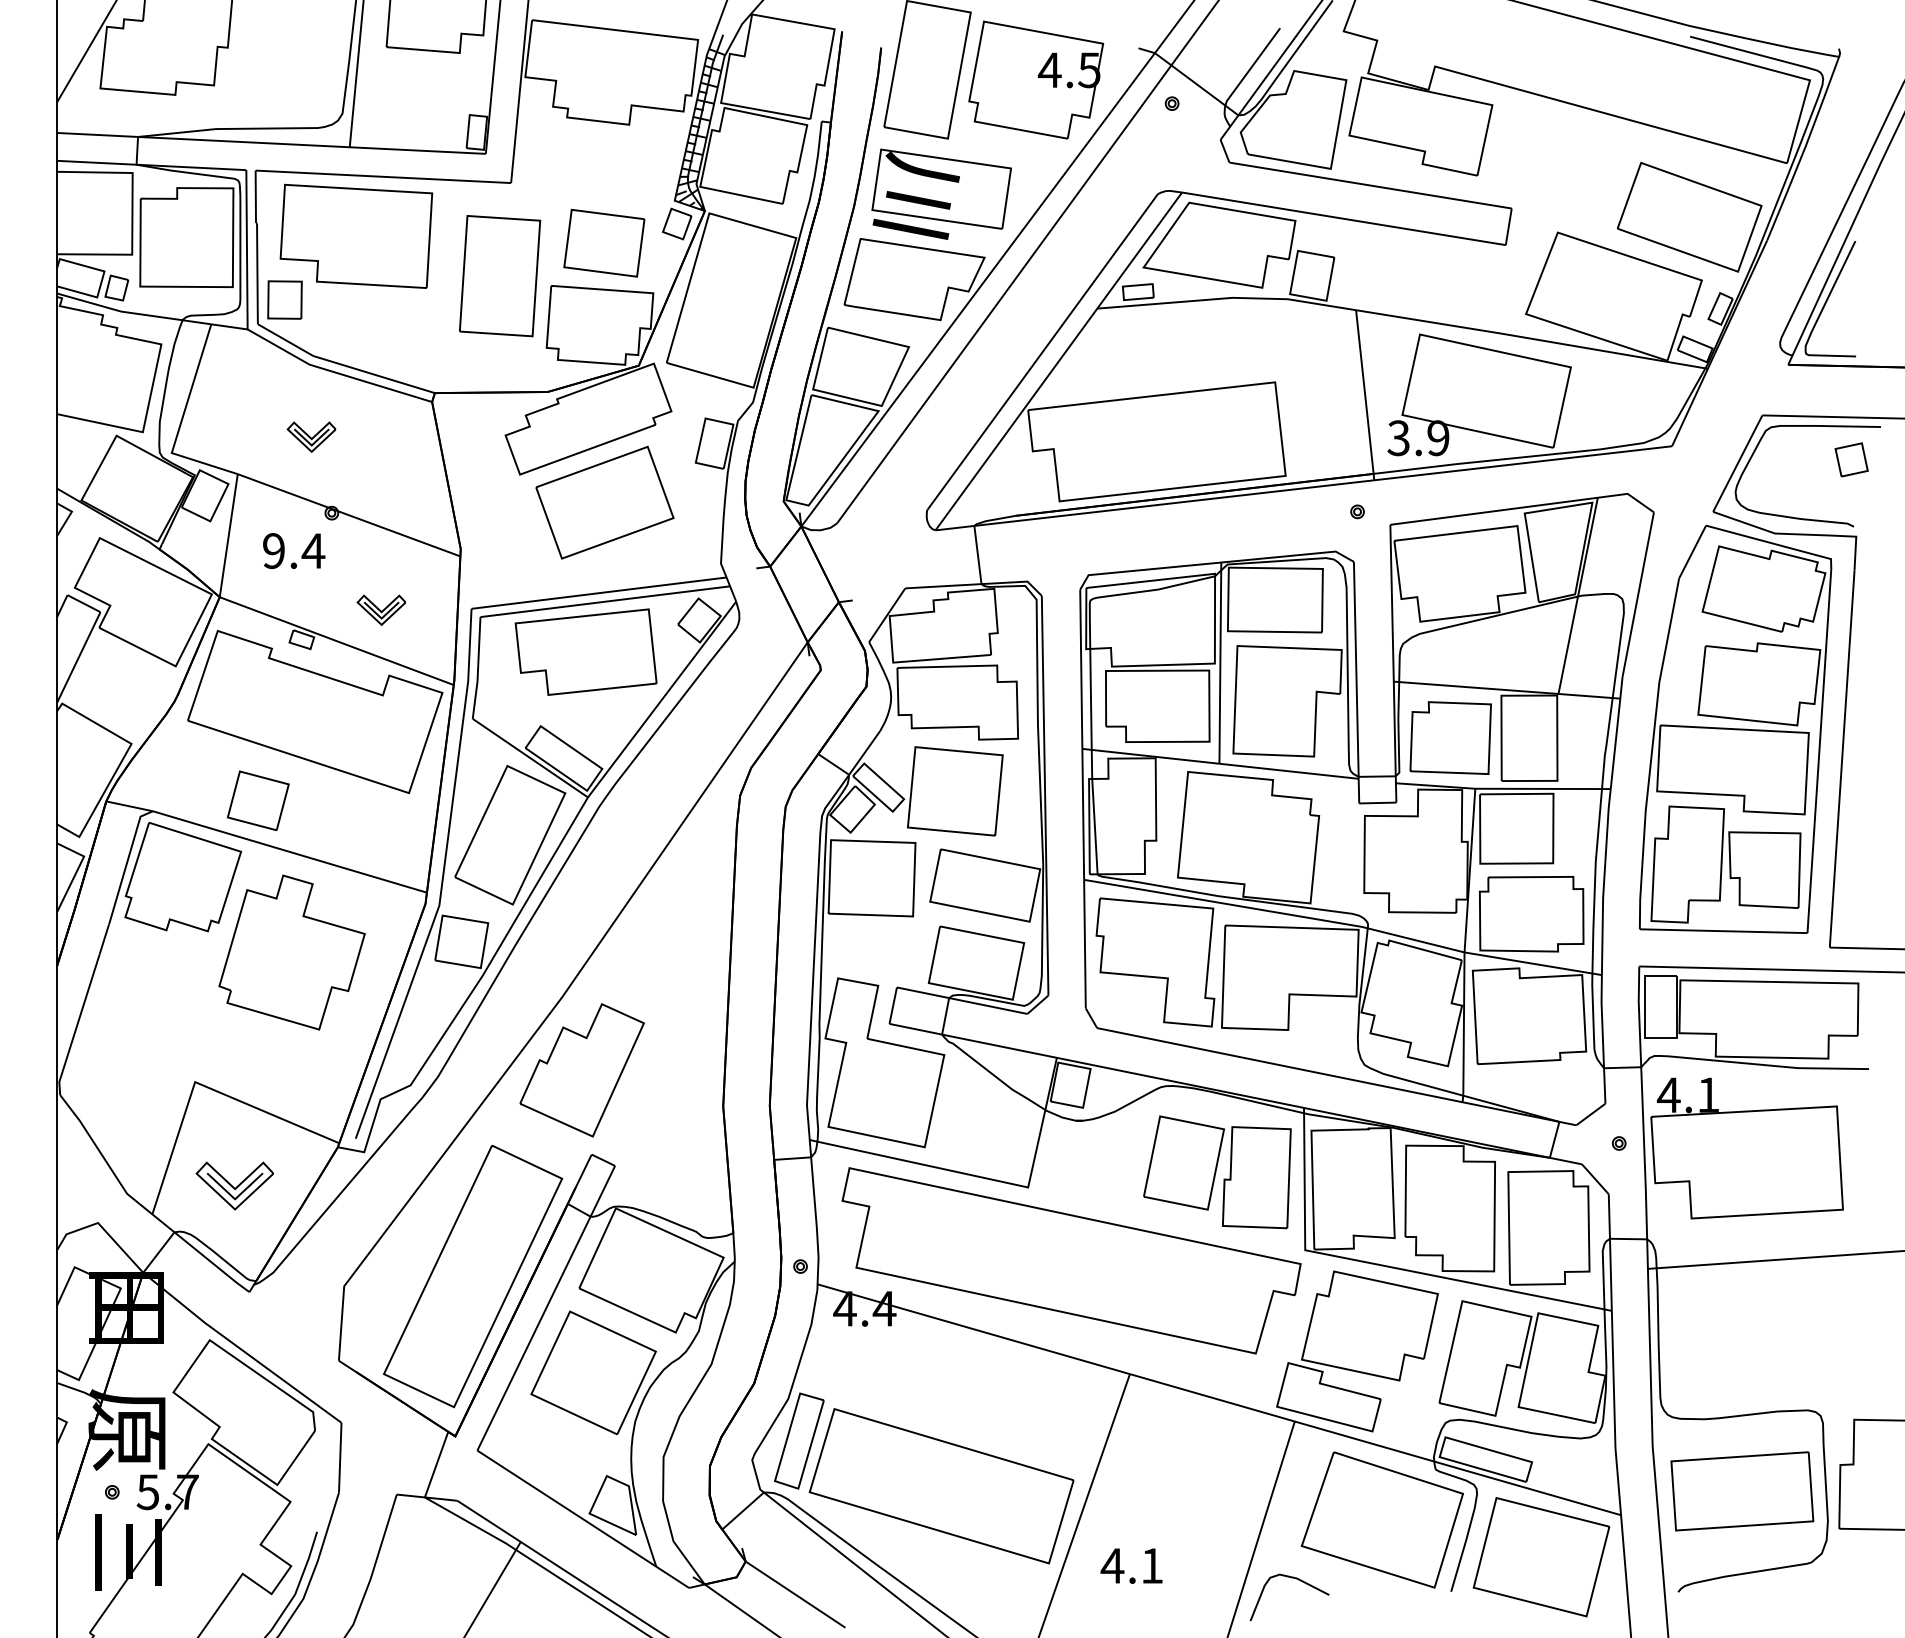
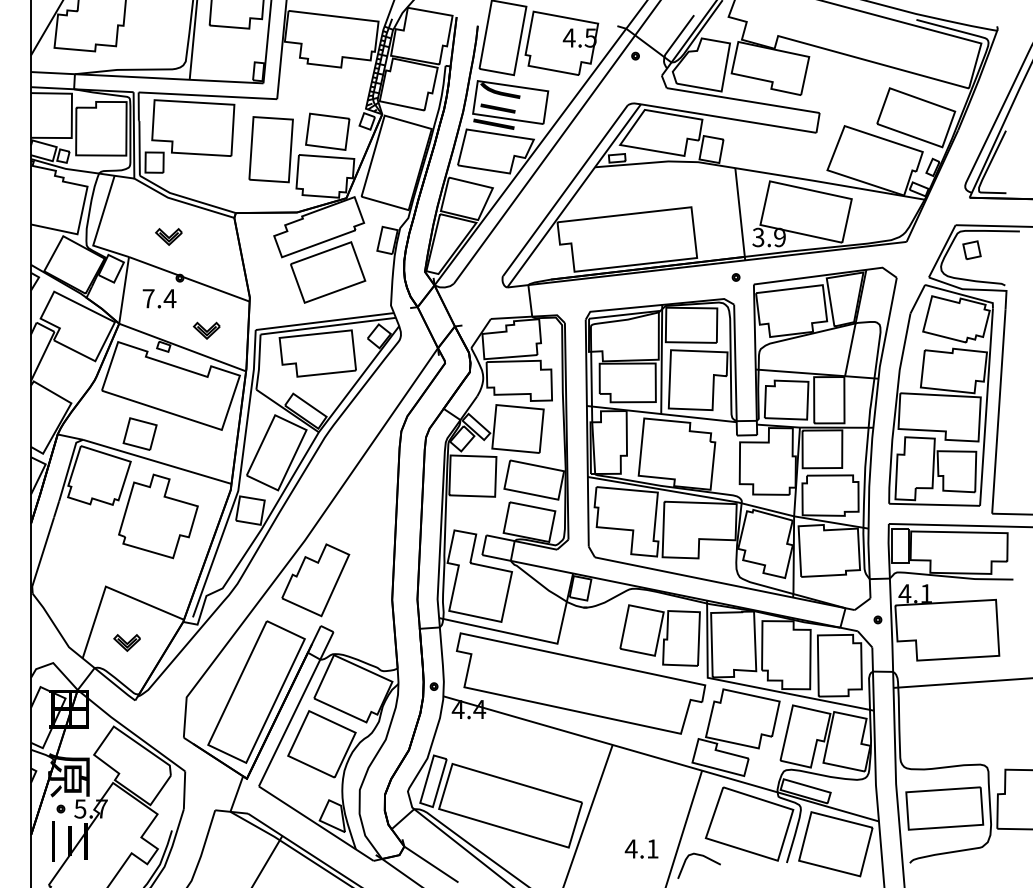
part: (1850, 458) -> (971, 249), moved
text: (273, 550) -> (148, 298), 9.4 -> 7.4
part: (233, 1185) -> (126, 642), size x0.62
text: (1131, 1565) -> (641, 848), moved

